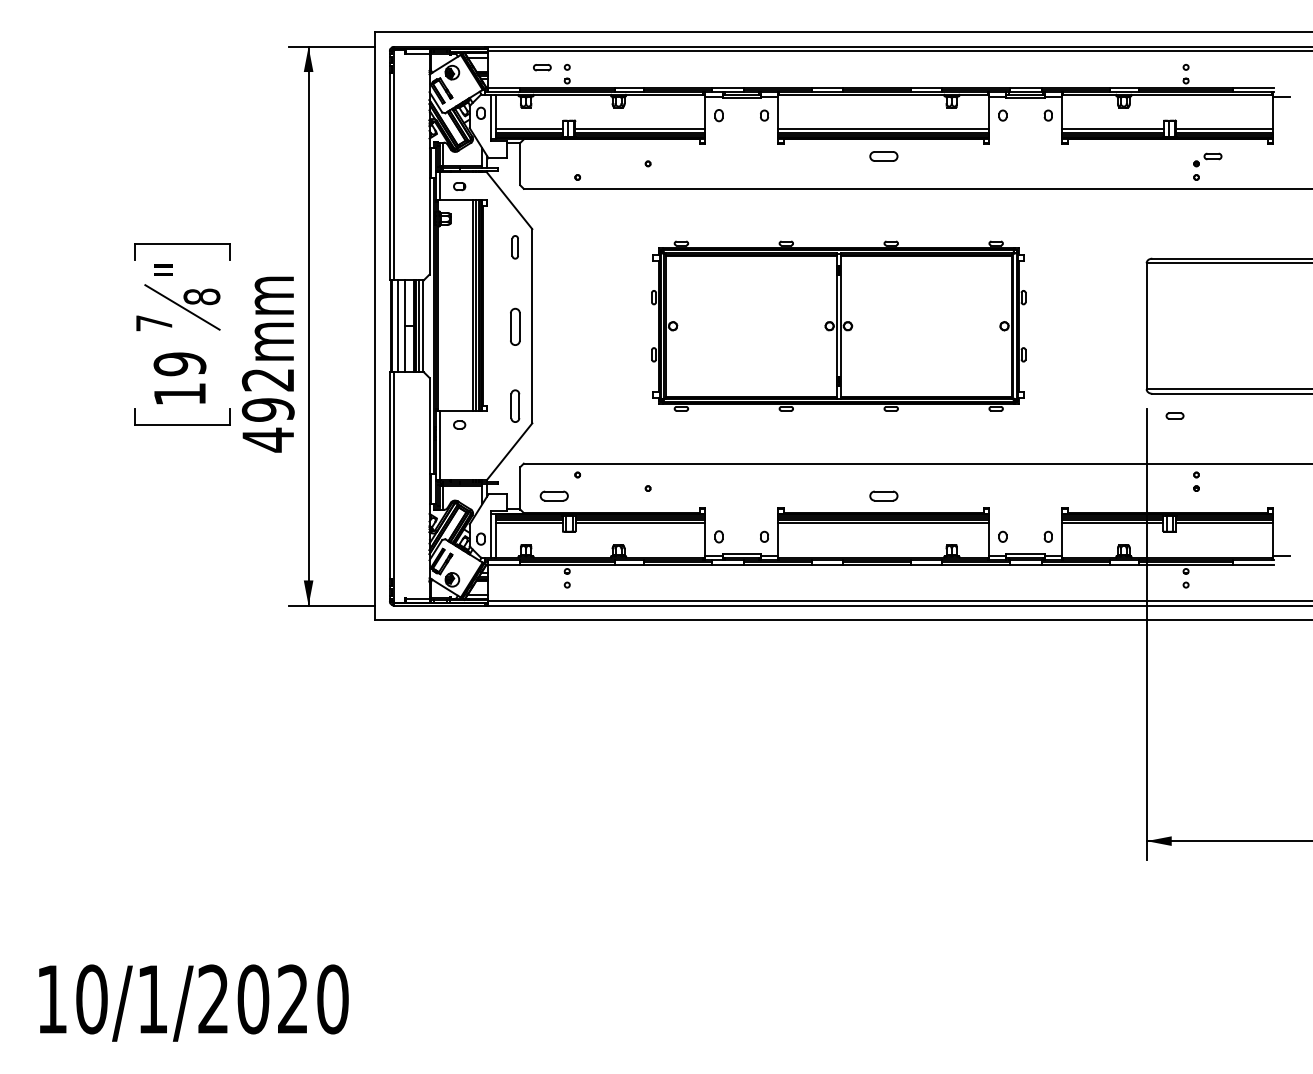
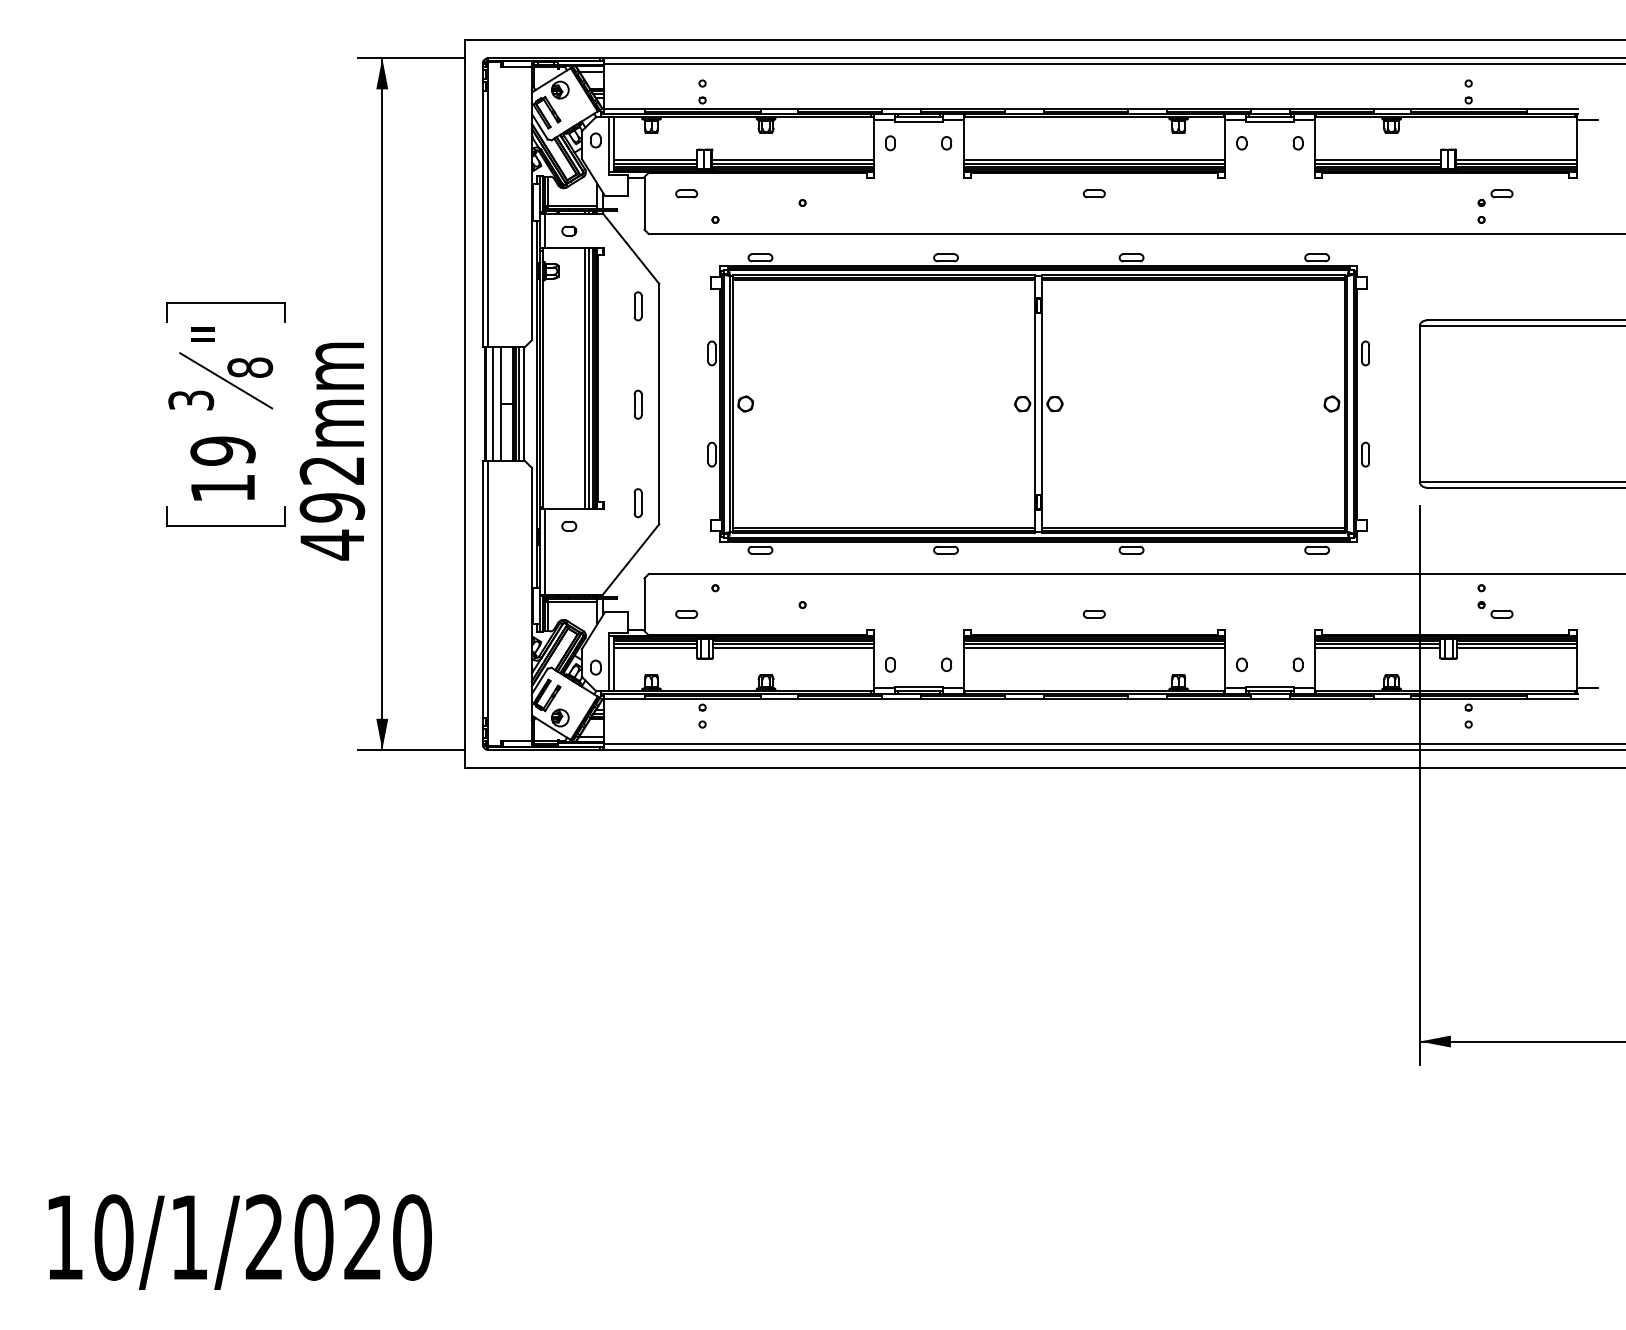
part: (542, 67) -> (686, 193), moved
part: (883, 156) -> (1093, 193), size x0.62
text: (154, 323) -> (191, 400), 7 -> 3
part: (838, 325) -> (1038, 403), size x1.43
part: (514, 326) -> (637, 404), size x0.62
part: (514, 406) -> (637, 503), size x0.71
part: (1174, 415) -> (1501, 613), moved
part: (554, 495) -> (686, 613), size x0.62
part: (883, 495) -> (1093, 613), size x0.62

